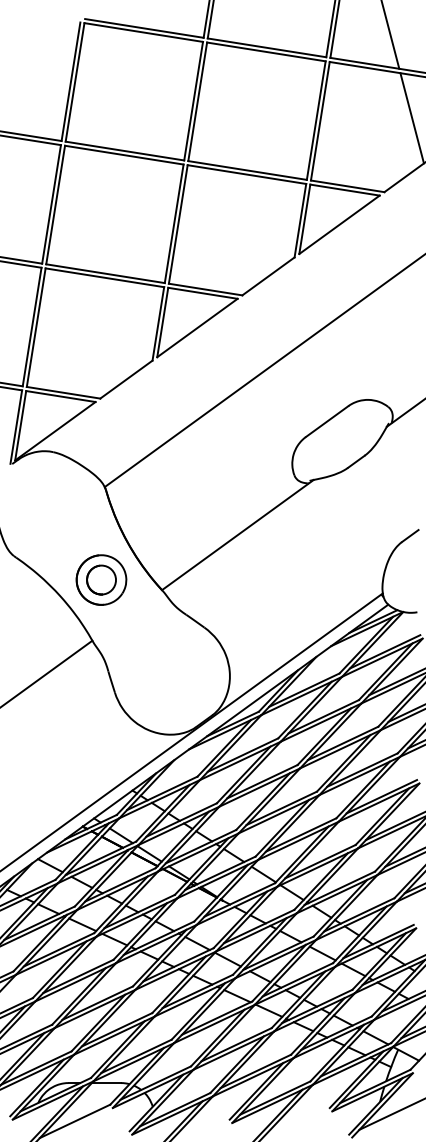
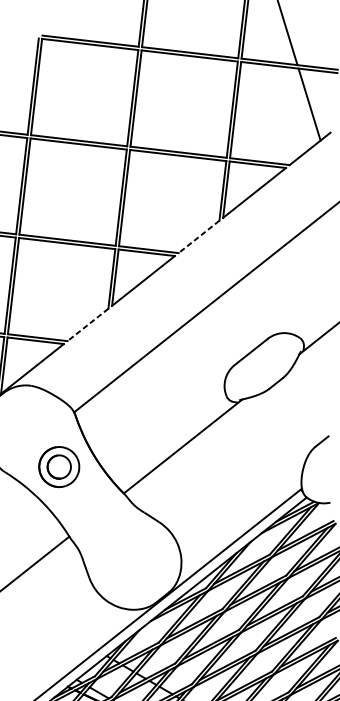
line: (268, 276) -> (199, 237), solid -> dashed
line: (126, 379) -> (88, 324), solid -> dashed
part: (101, 579) -> (59, 466), moved

